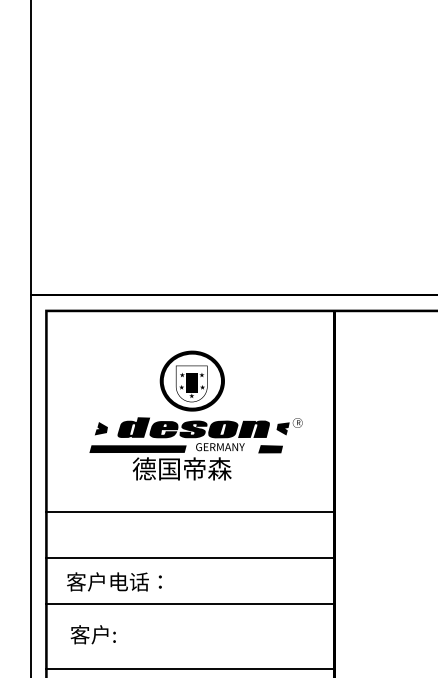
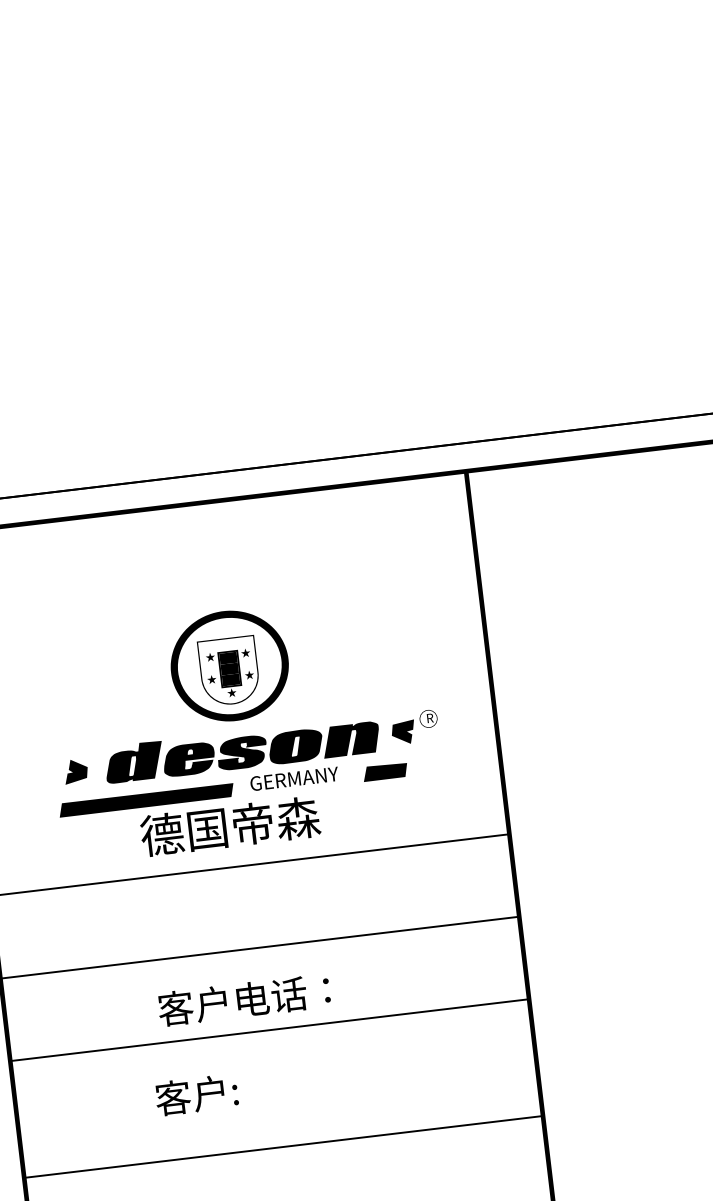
text: (195, 415) -> (242, 727), moved
text: (114, 581) -> (244, 999), moved
text: (92, 634) -> (195, 1094), moved

